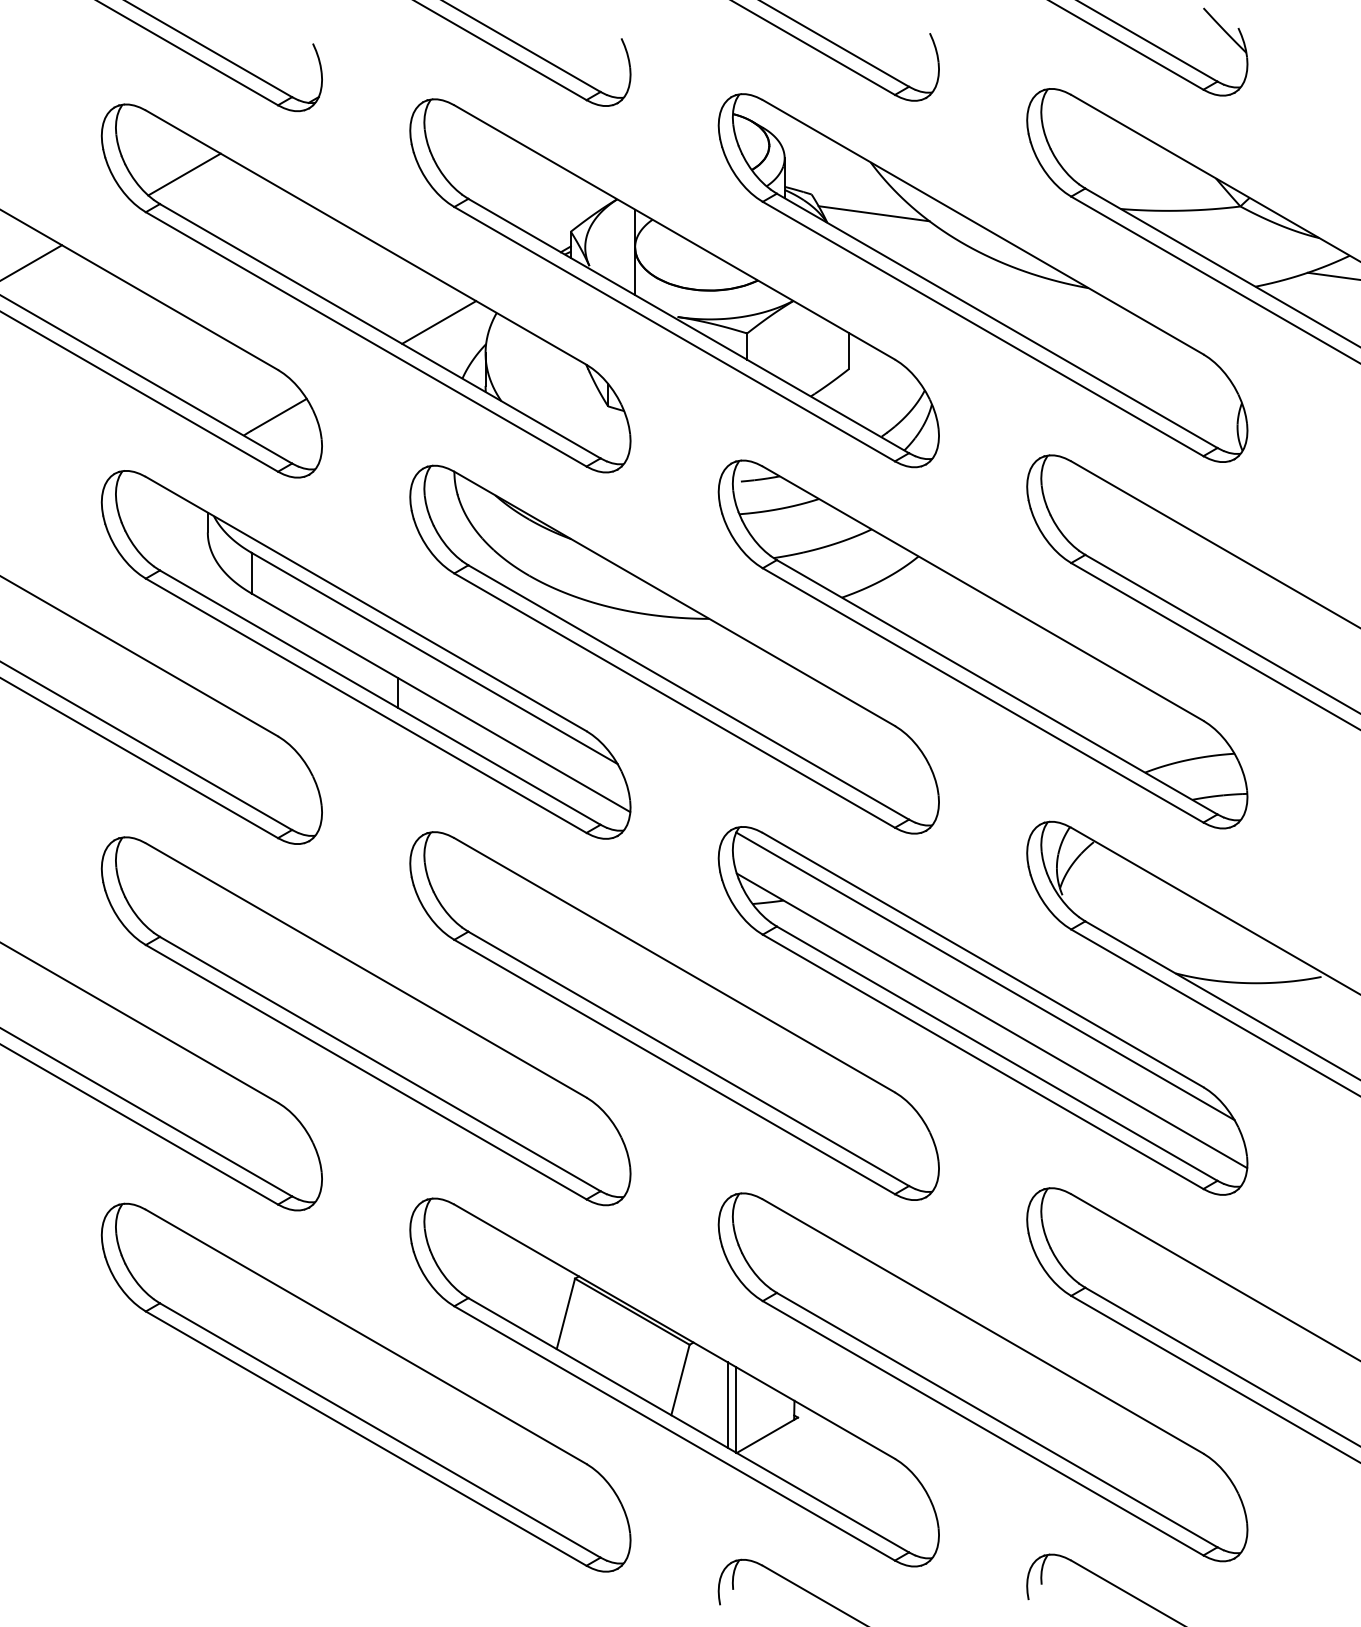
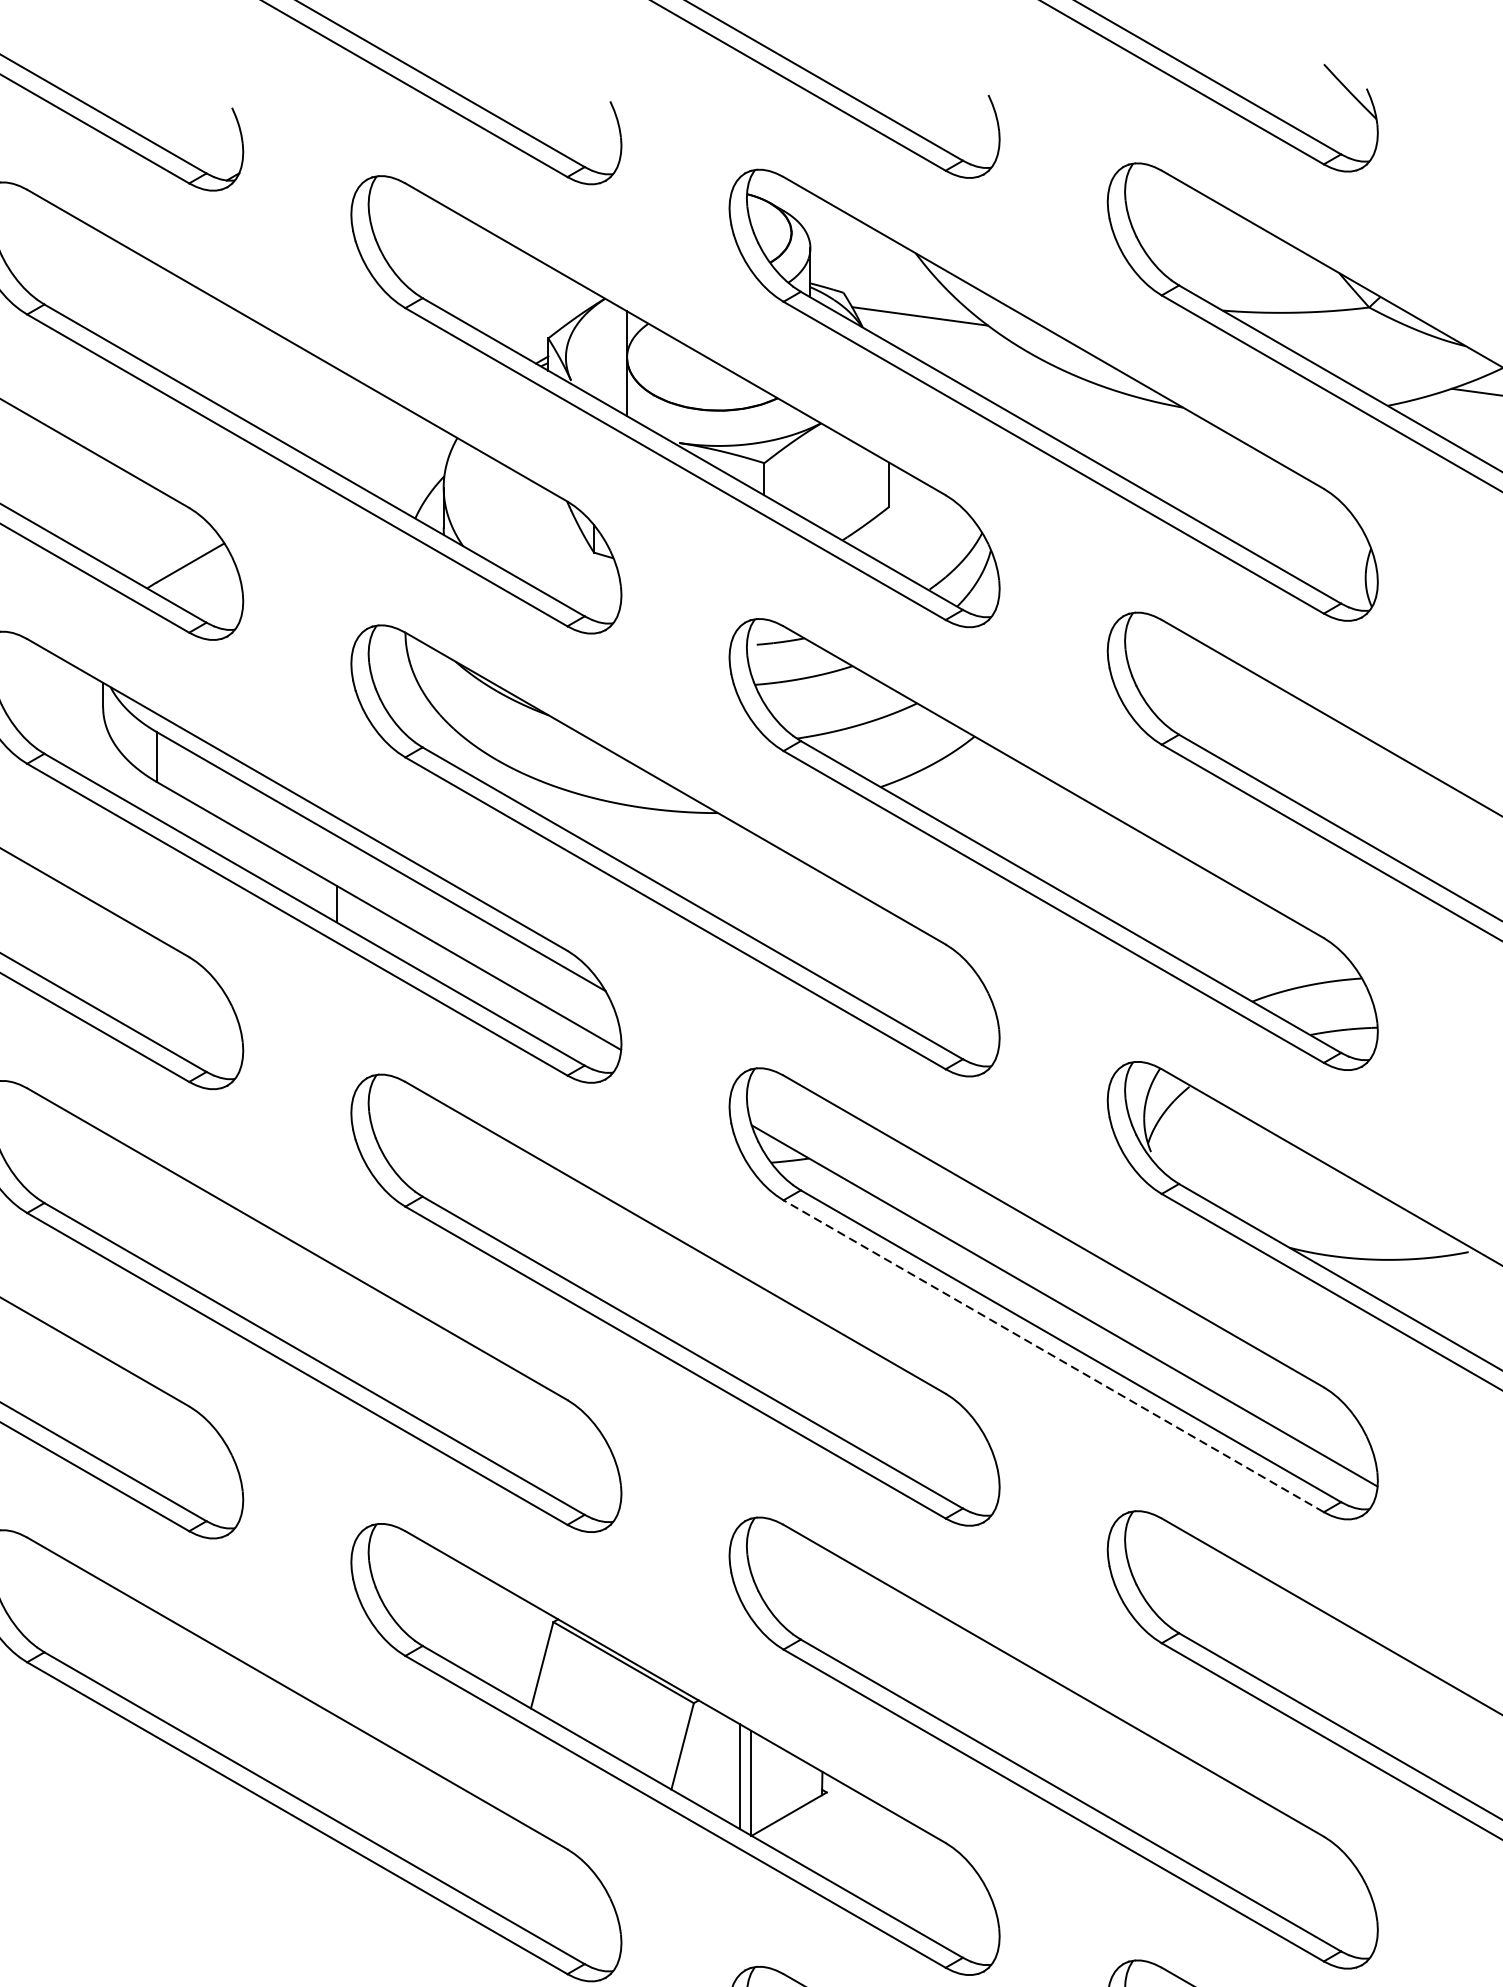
line: (184, 174) -> (74, 268), removed
line: (439, 322) -> (387, 449), removed
line: (985, 976) -> (1056, 1251), removed
line: (982, 1061) -> (1052, 1355), solid -> dashed

